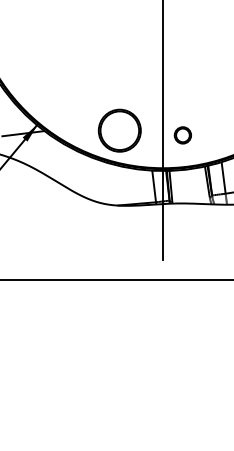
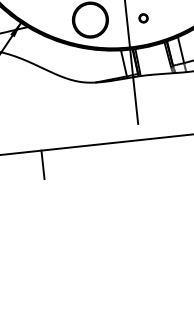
part: (183, 135) -> (143, 18), size x0.62
line: (45, 296) -> (43, 164), added

